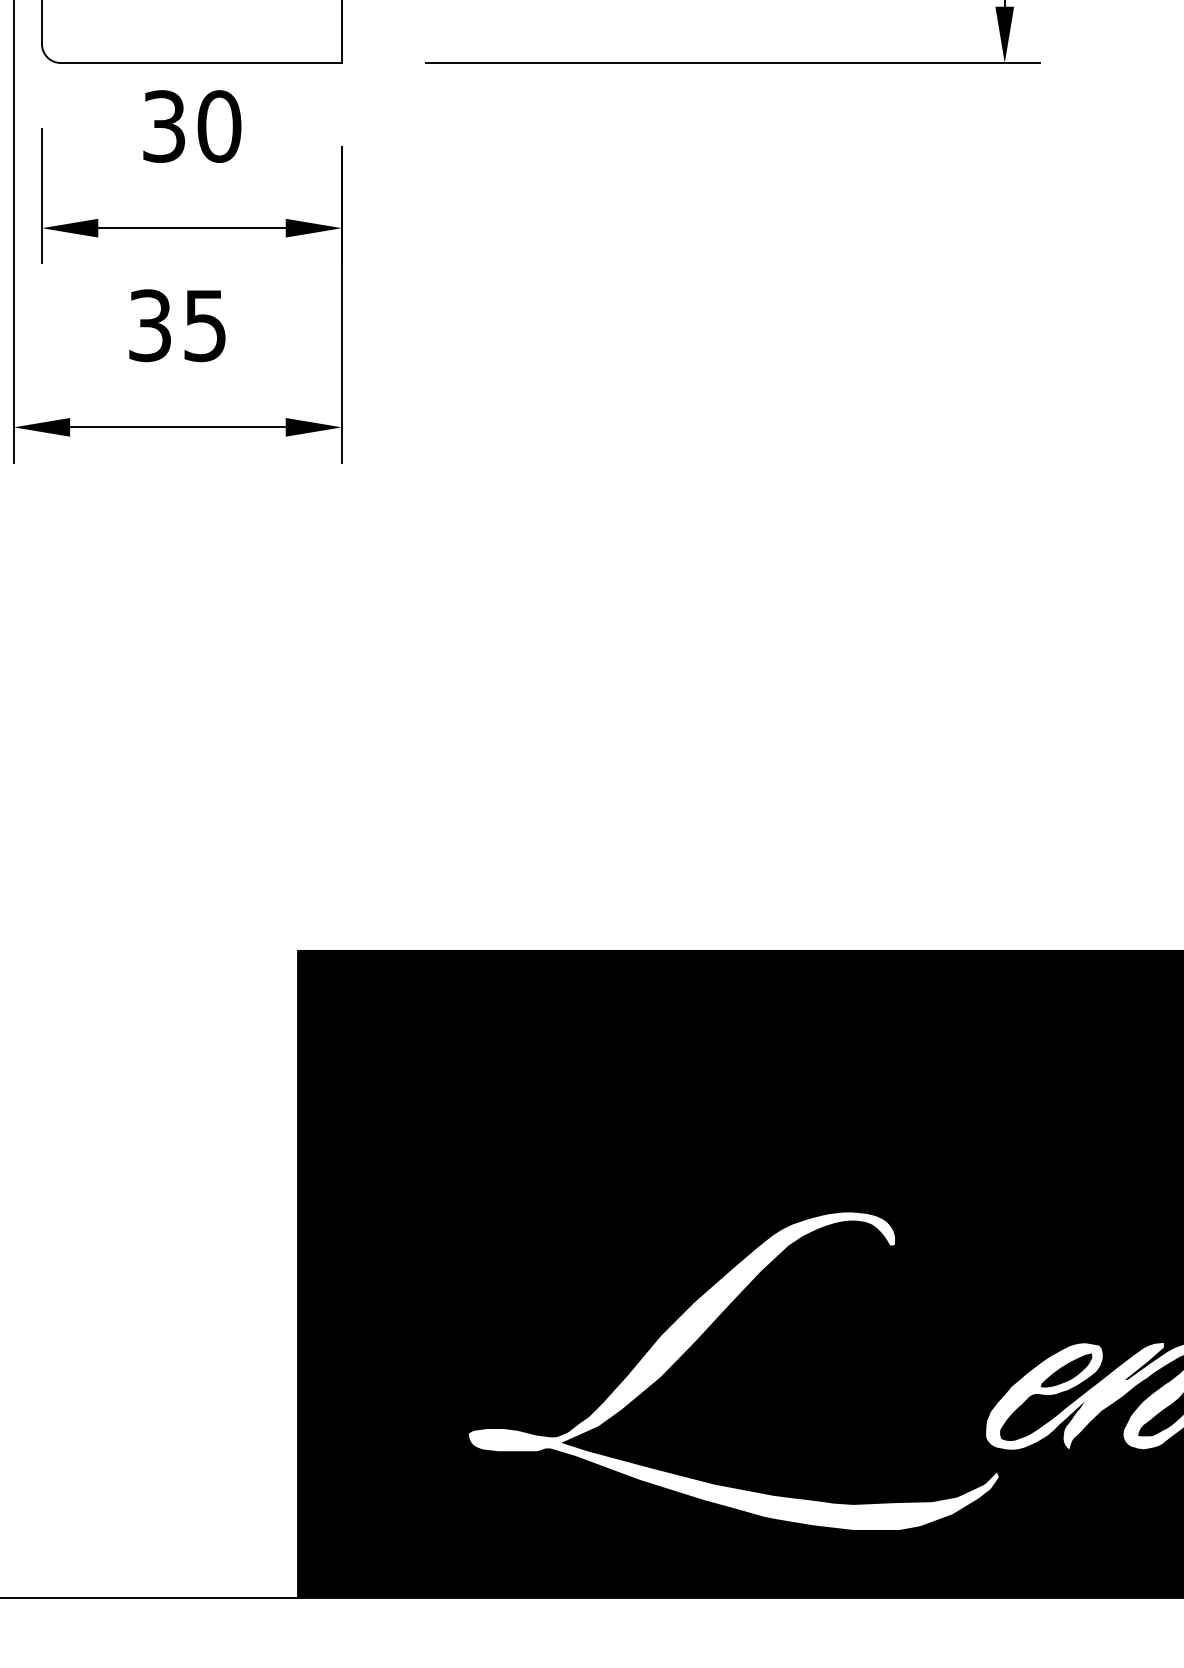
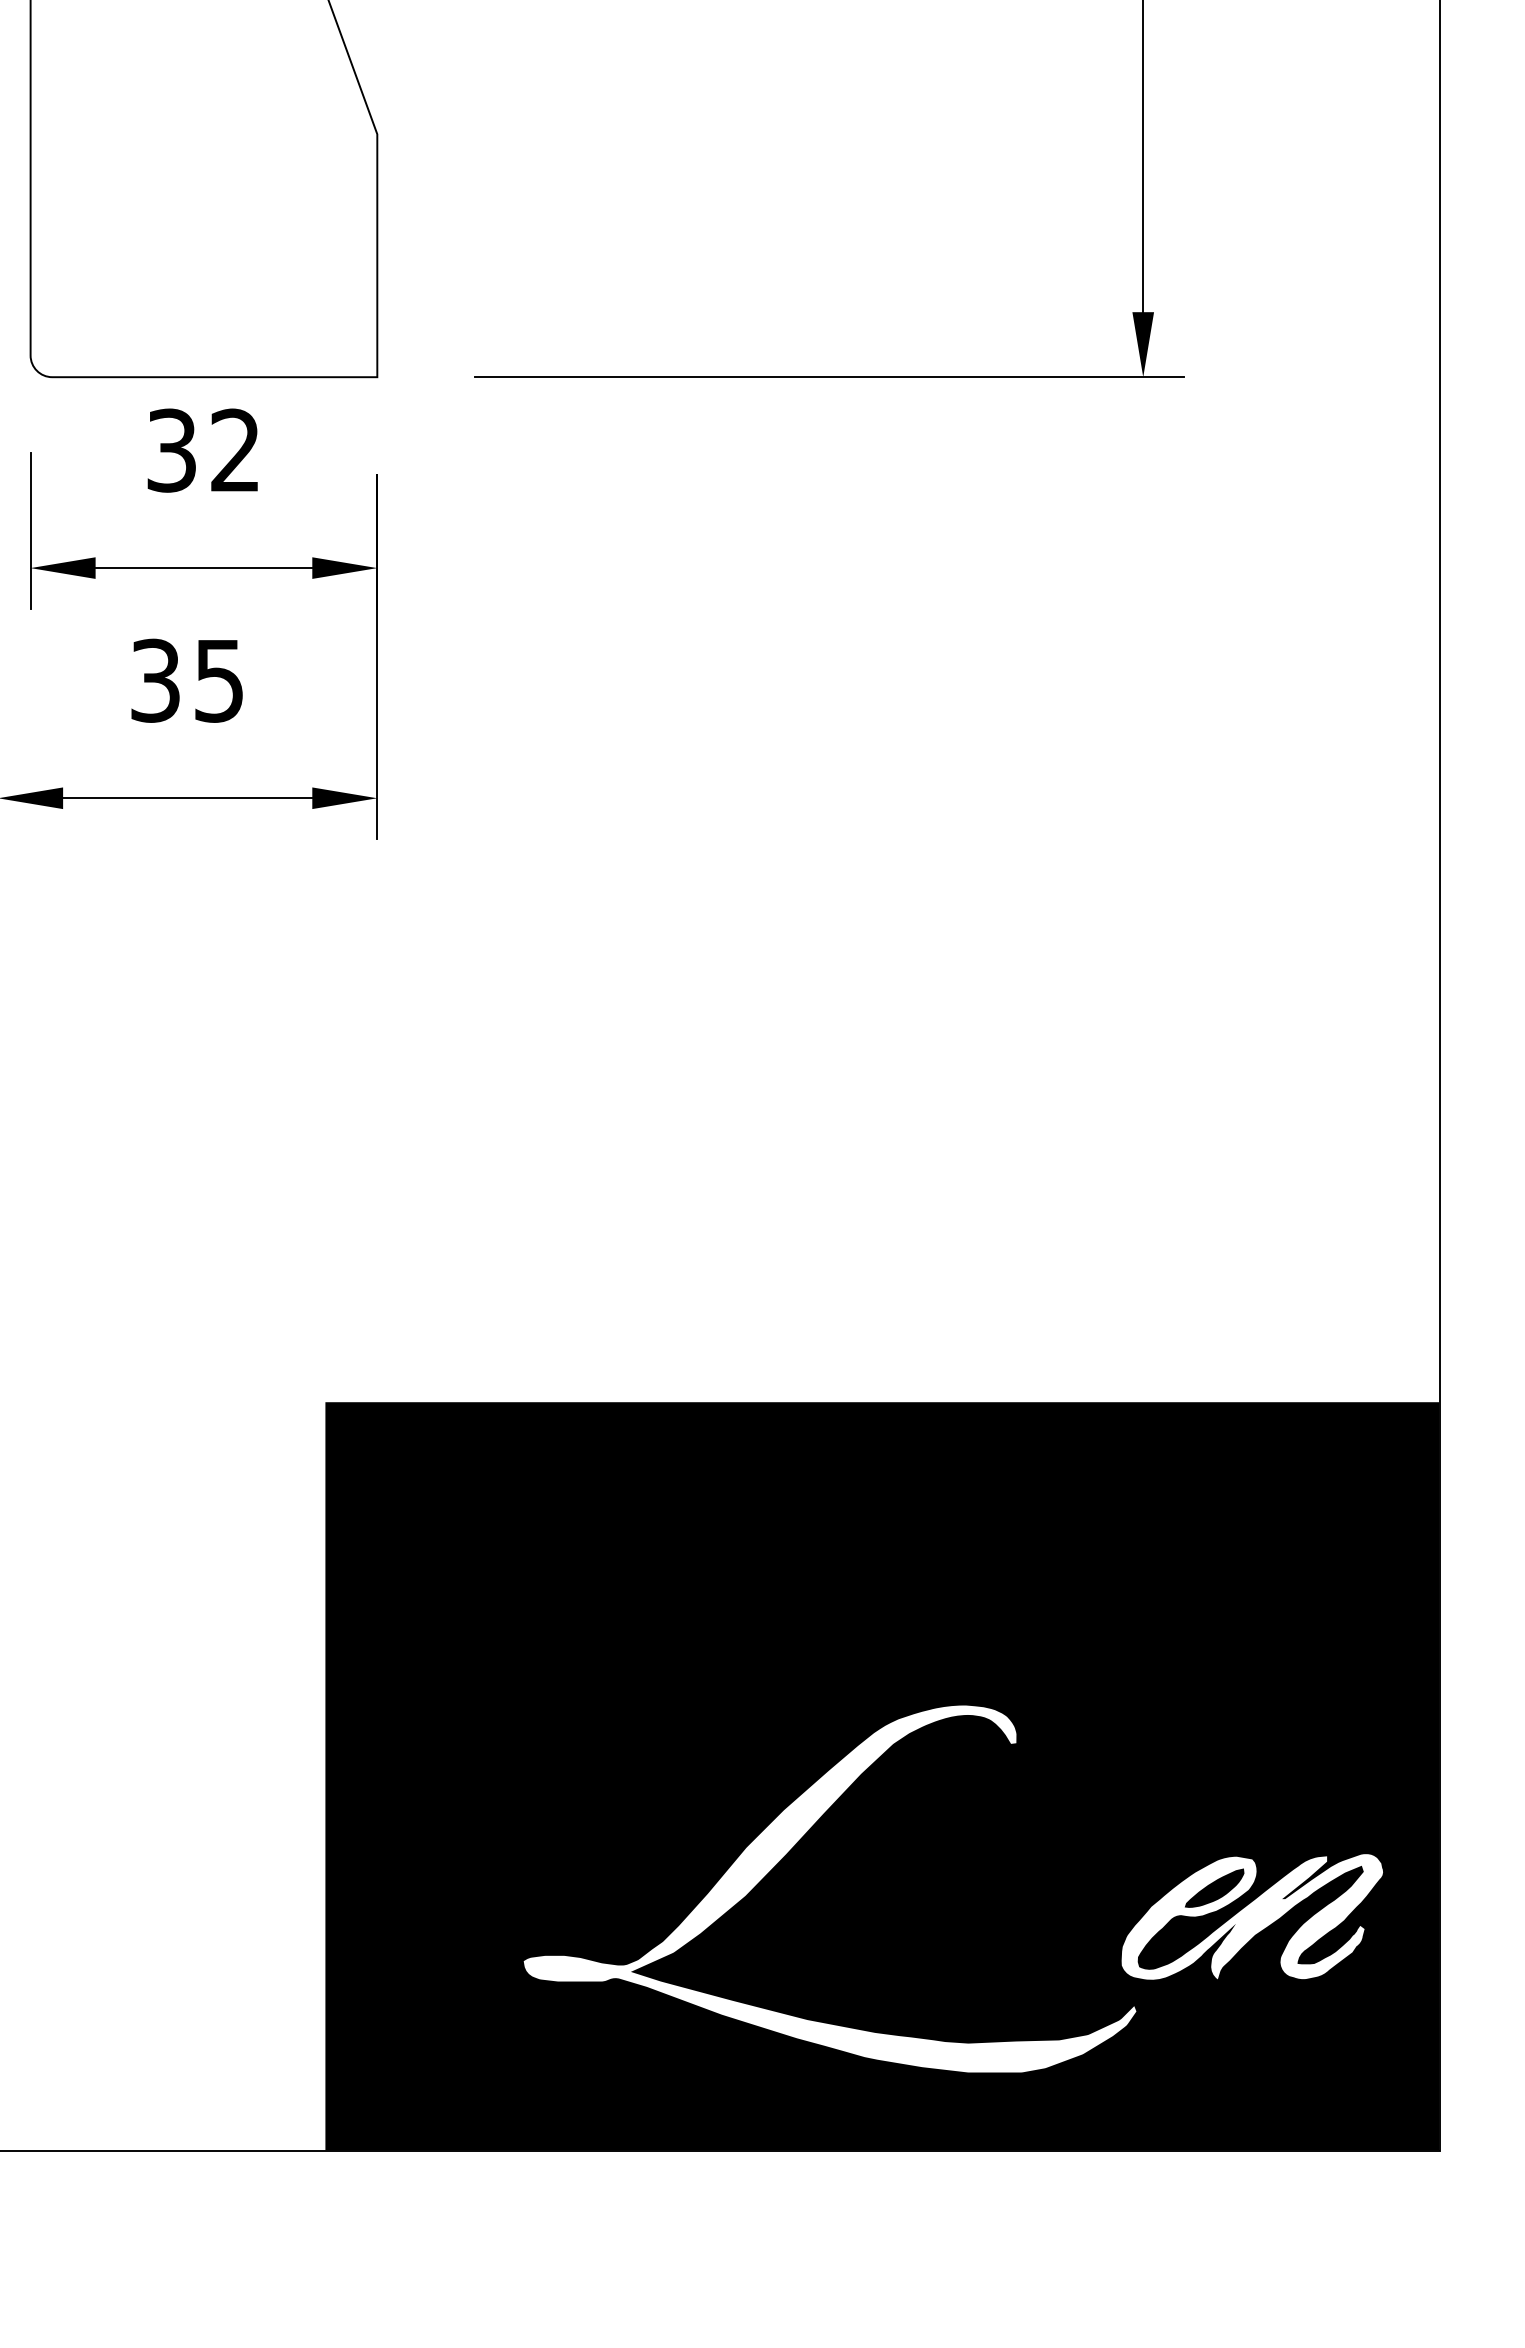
text: (219, 126) -> (235, 450), 30 -> 32

